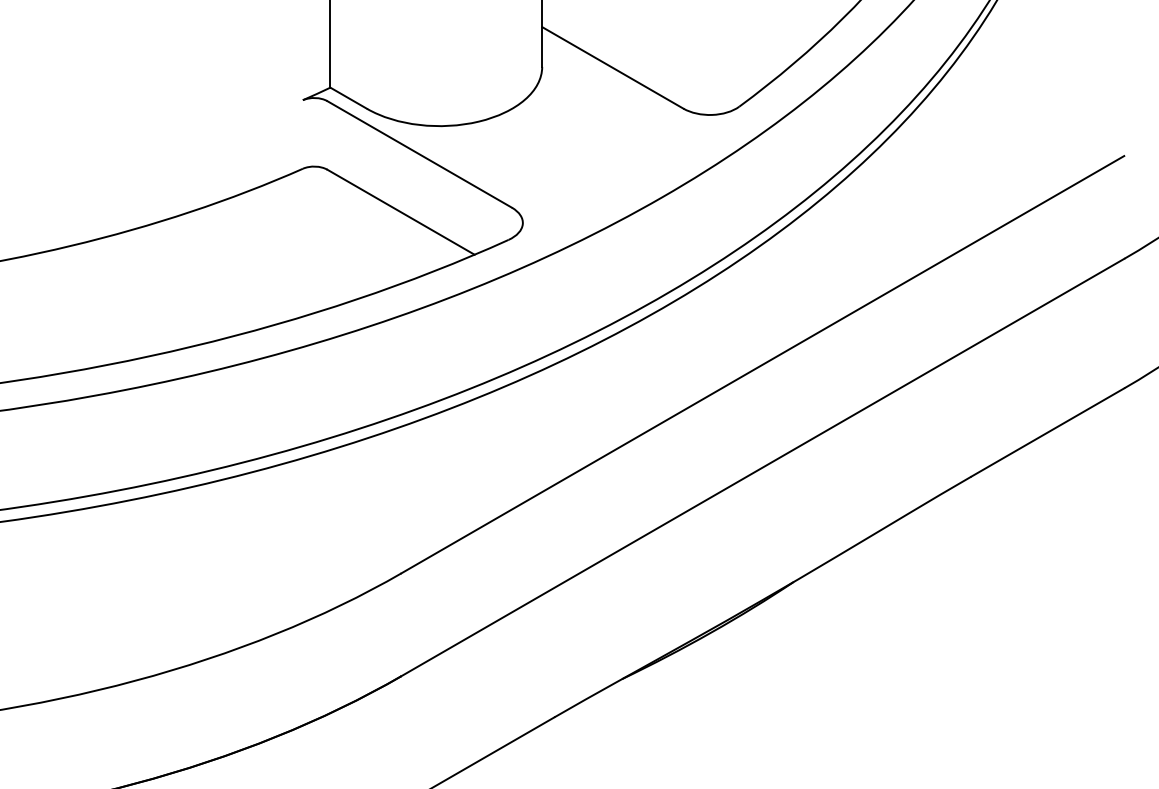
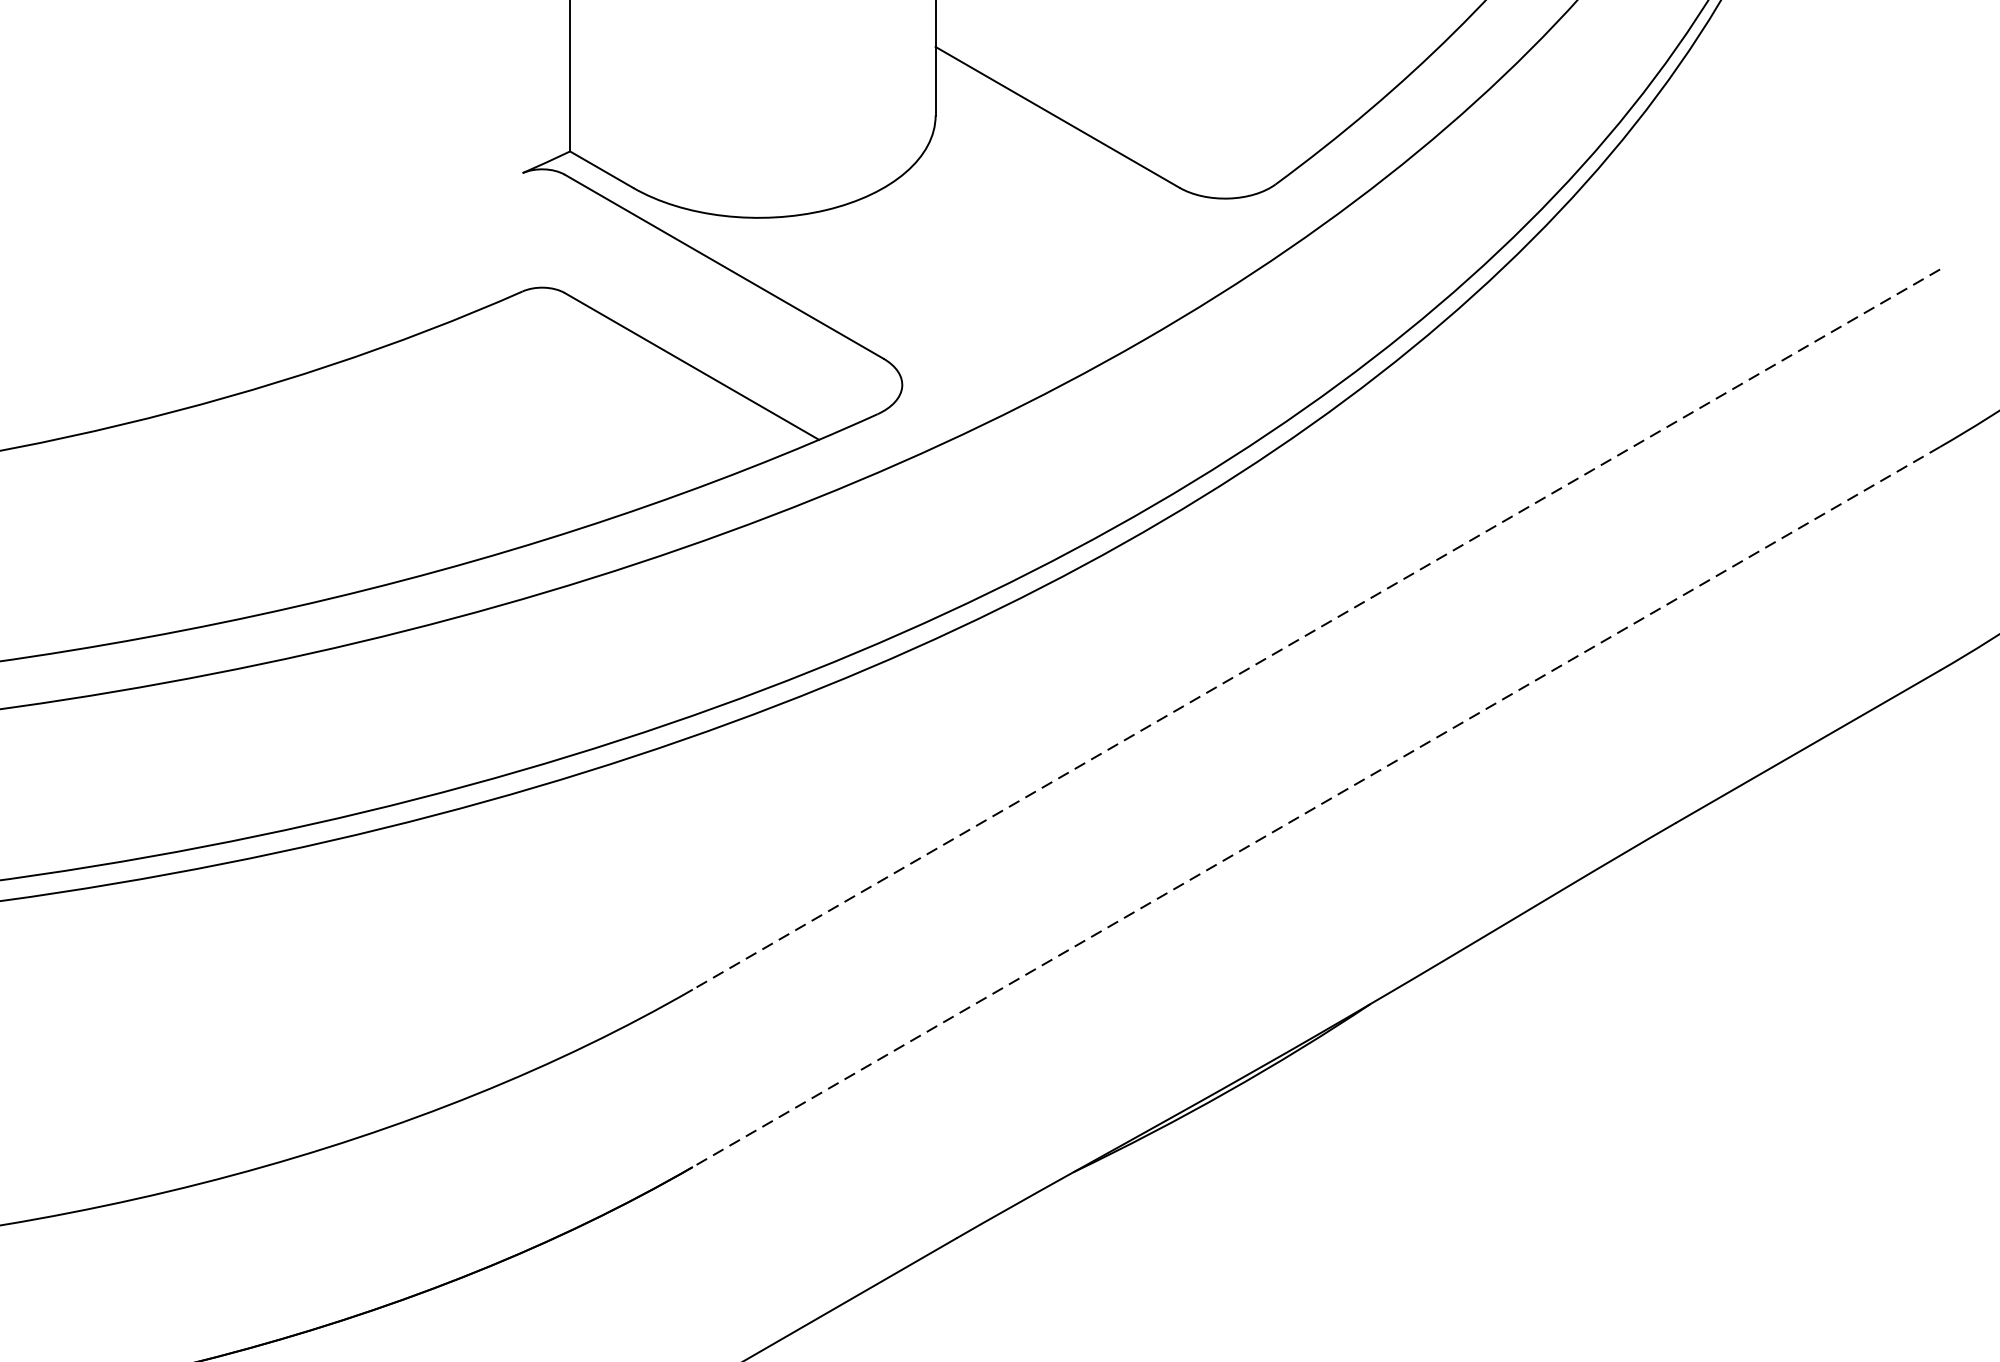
line: (762, 364) -> (1315, 629), solid -> dashed
line: (762, 467) -> (1315, 806), solid -> dashed

